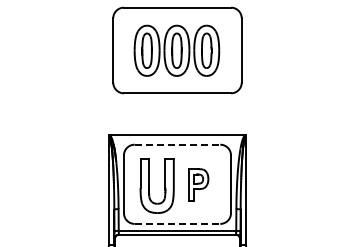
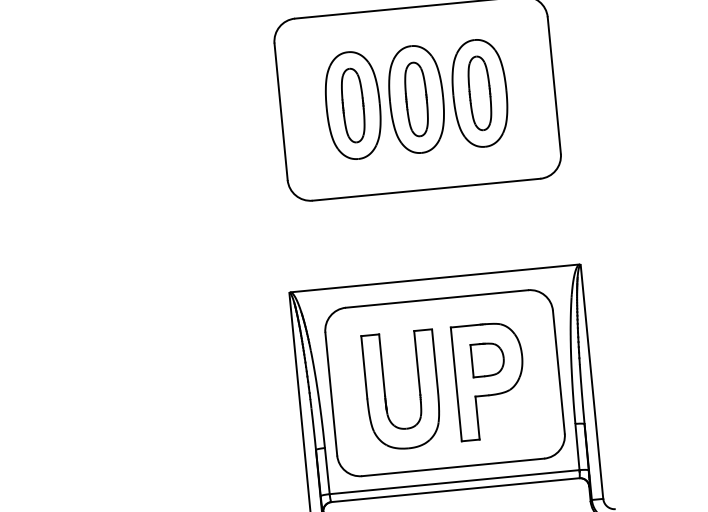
line: (177, 144) -> (436, 298), dashed -> solid
part: (198, 184) -> (489, 379), size x1.67
line: (177, 223) -> (453, 466), dashed -> solid

